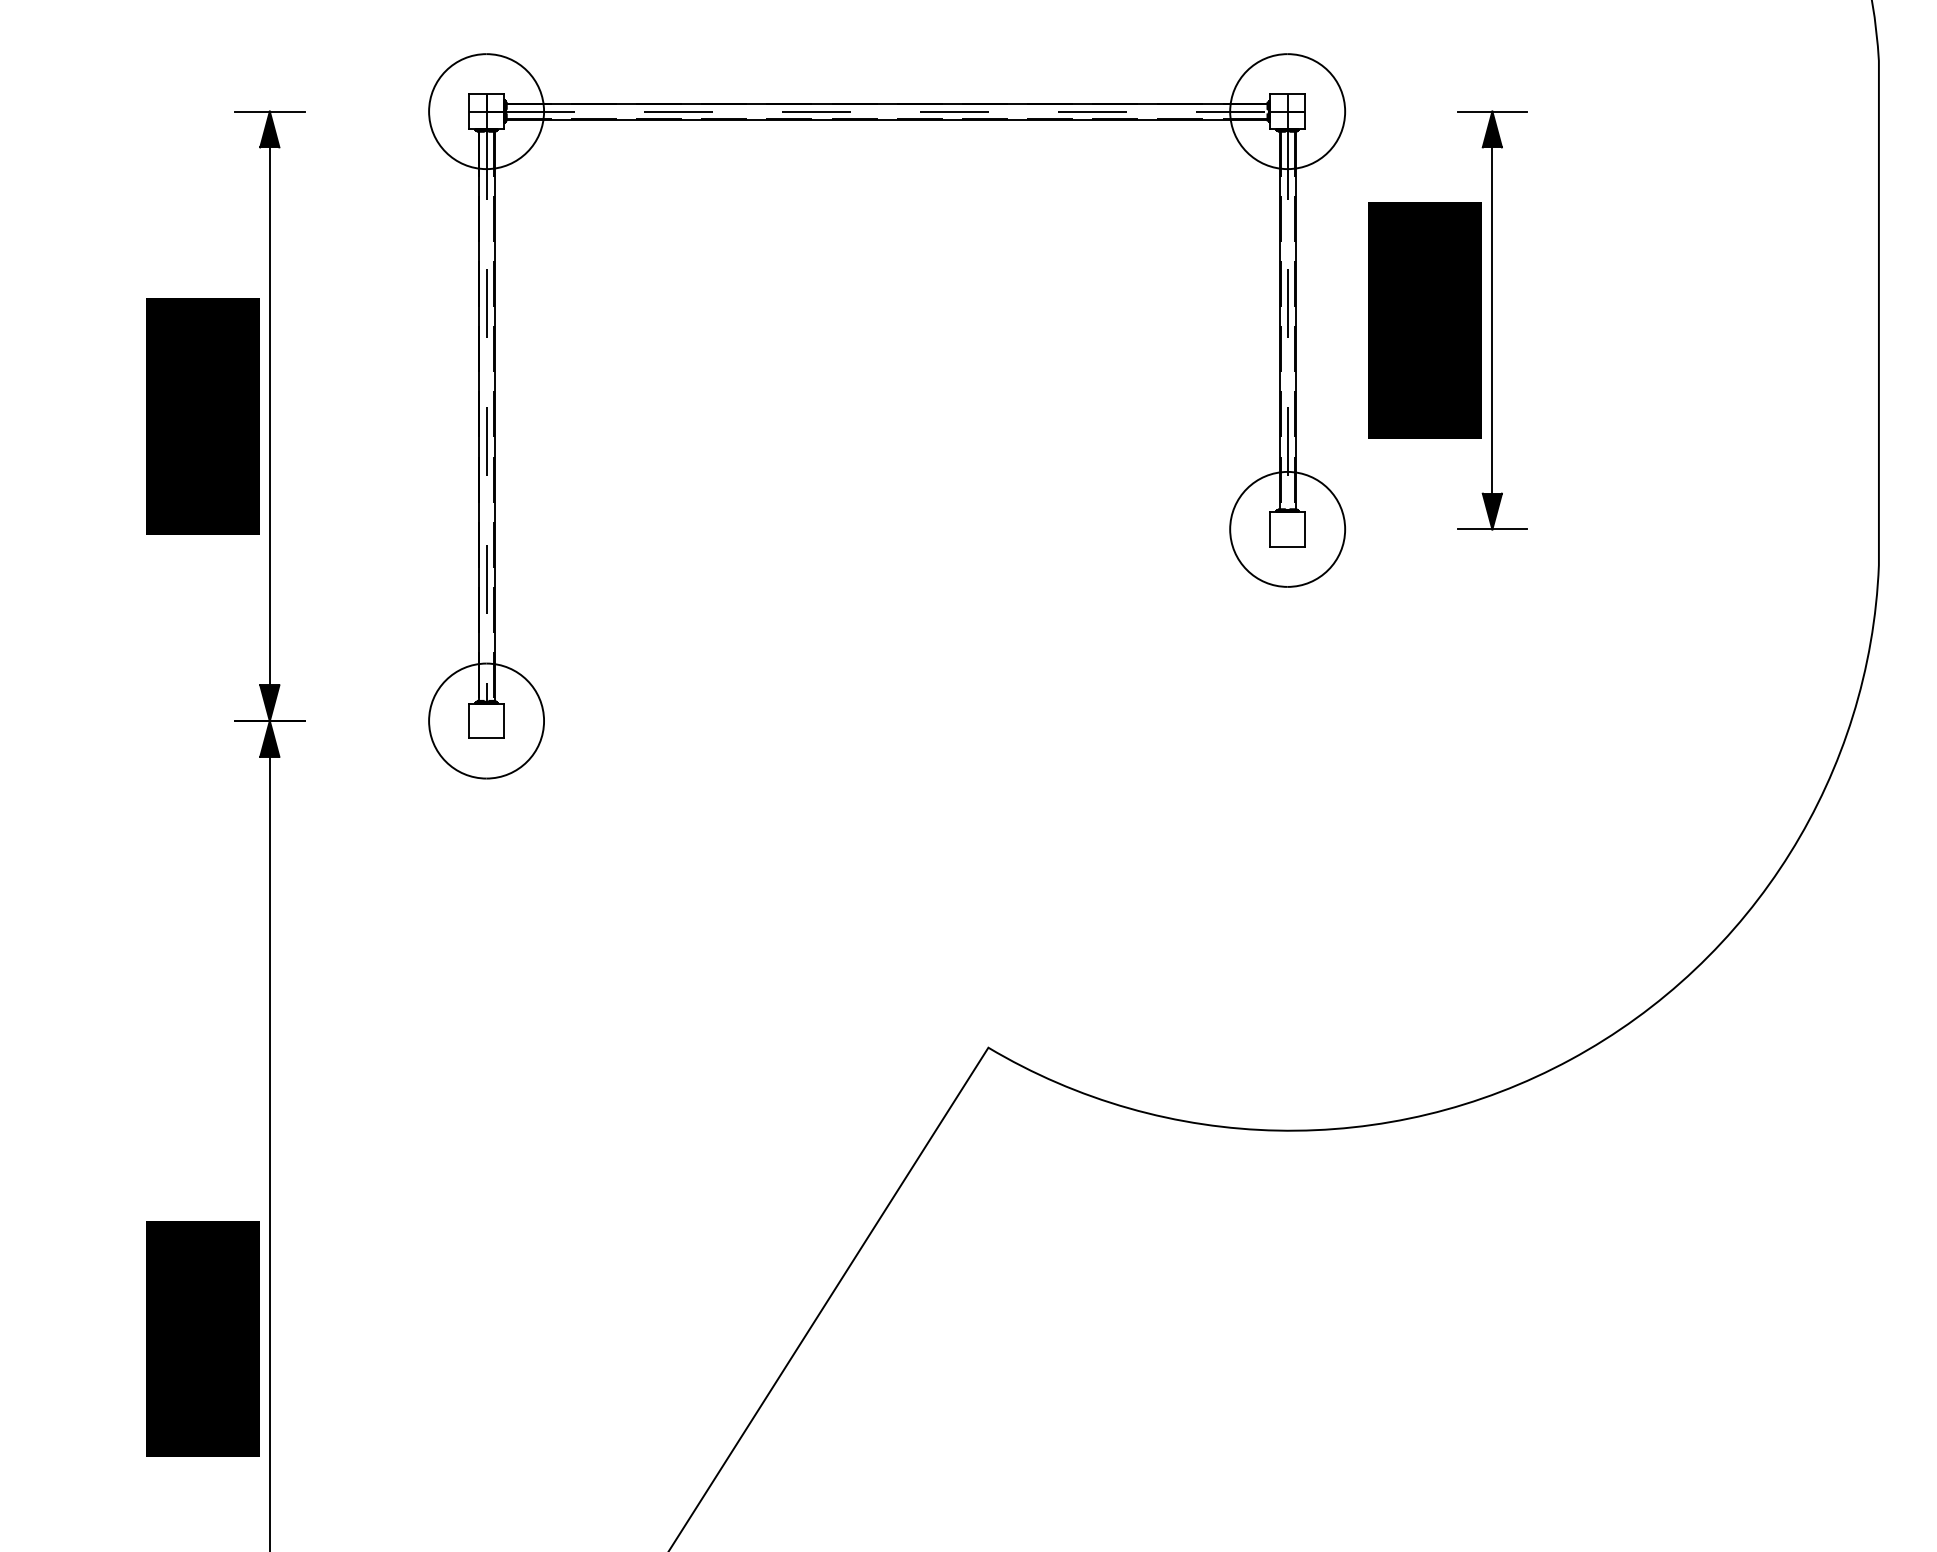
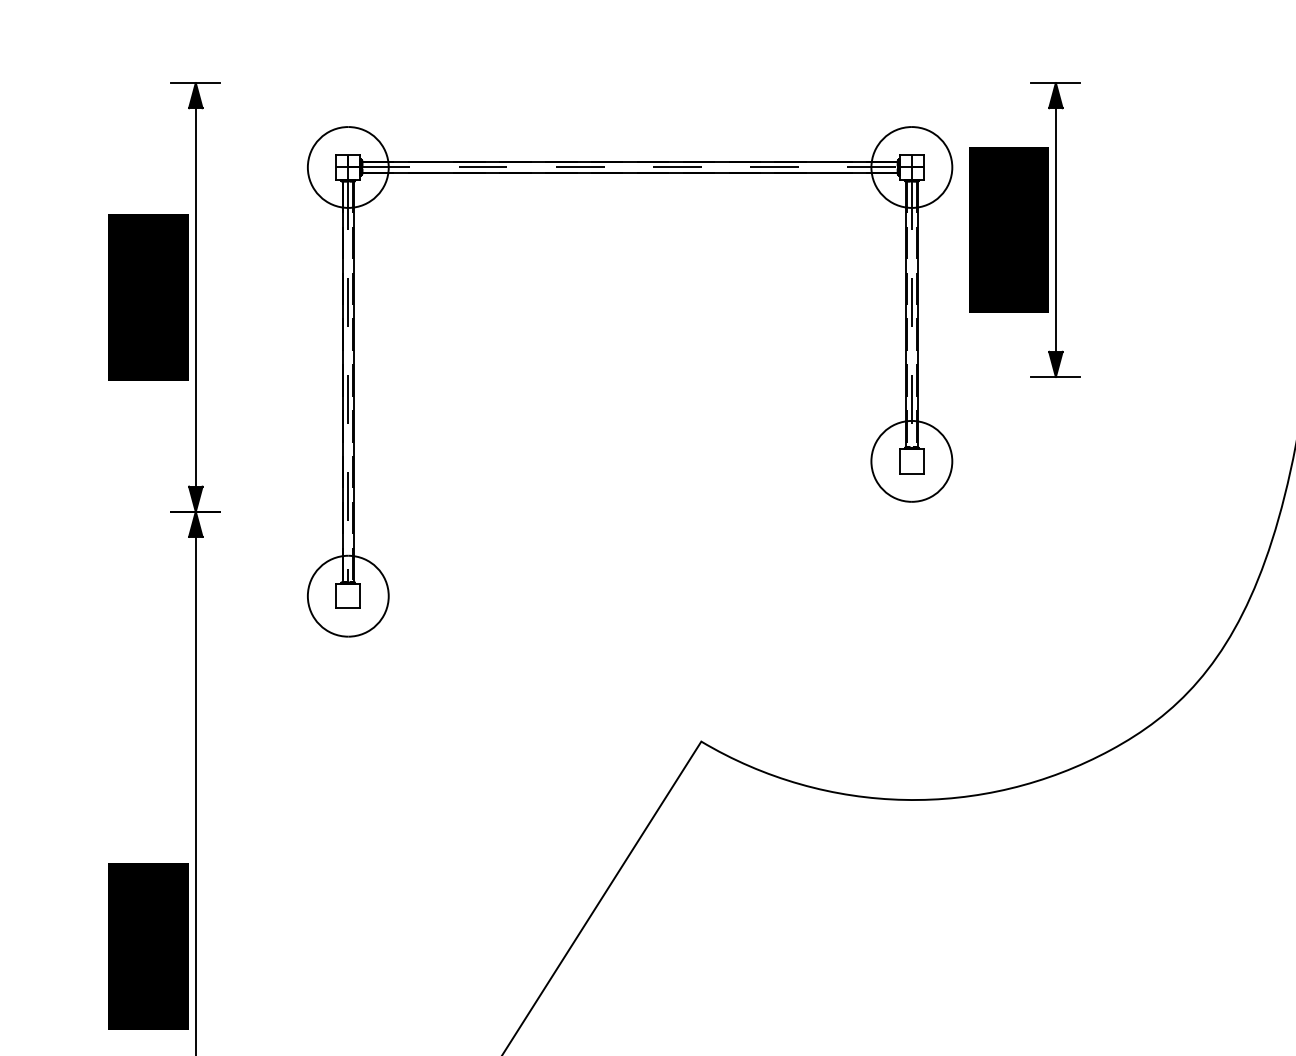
part: (887, 120) -> (630, 173), moved

